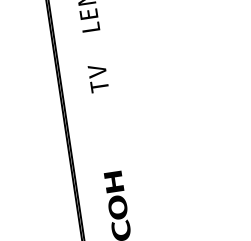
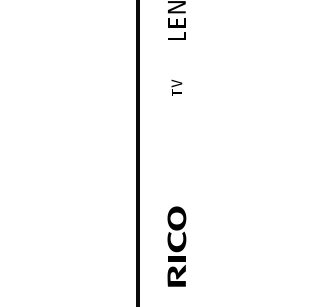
part: (98, 78) -> (176, 87), size x0.6
fill: (113, 181) -> (176, 192), removed

